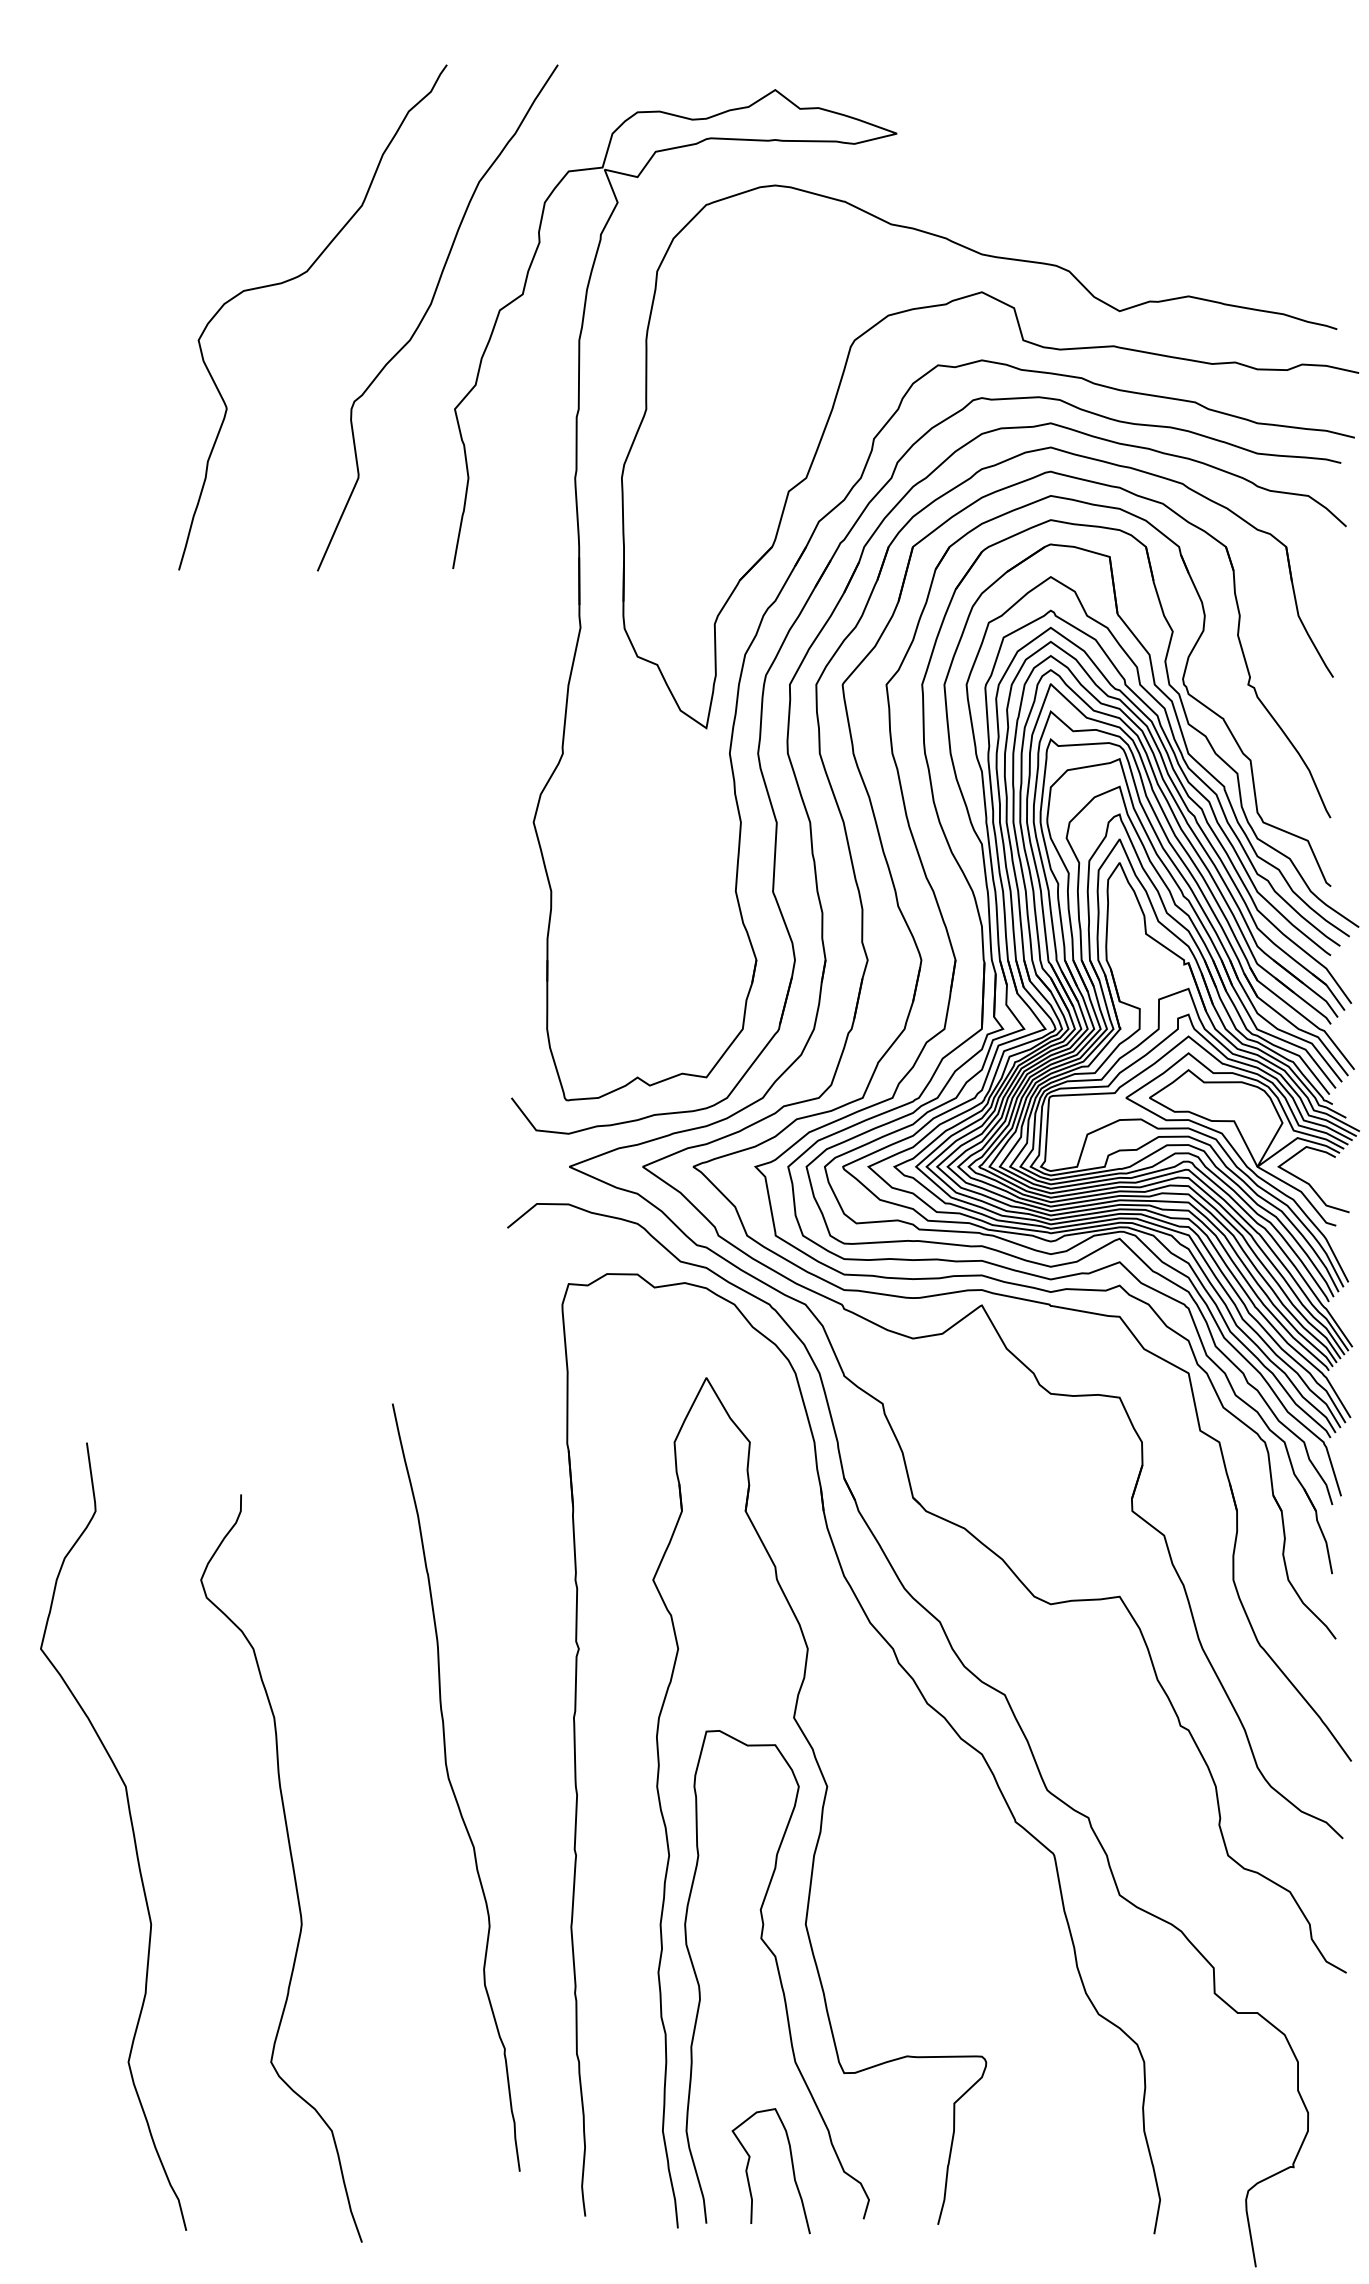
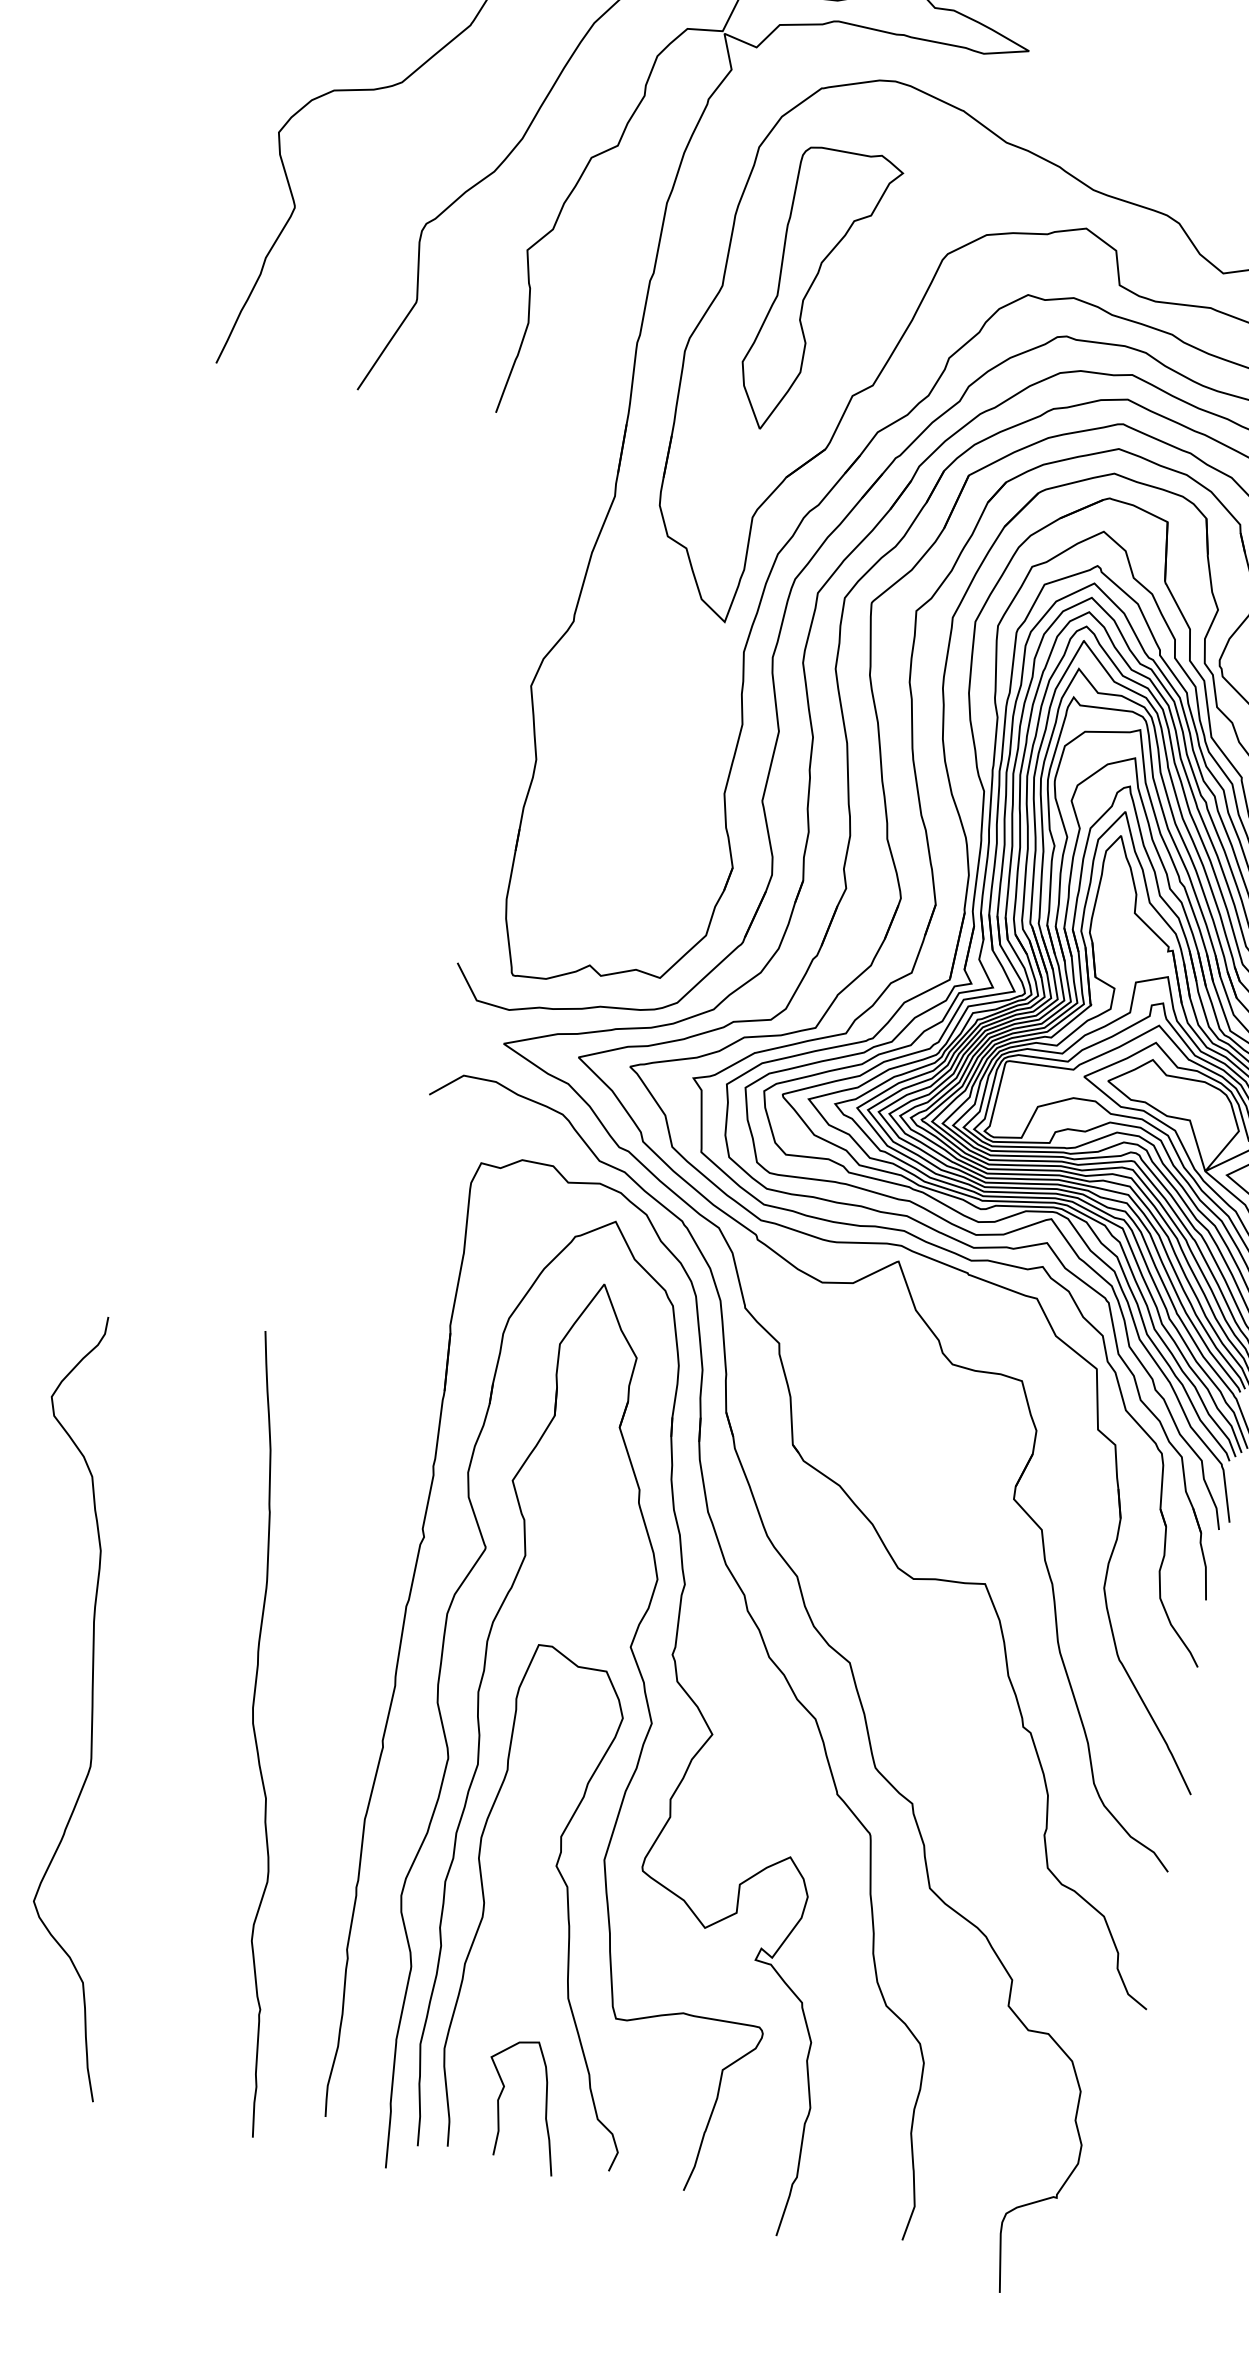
part: (731, 394) -> (812, 286), added
part: (851, 1750) -> (683, 1691), added
curve: (453, 1788) -> (256, 1734), moved

